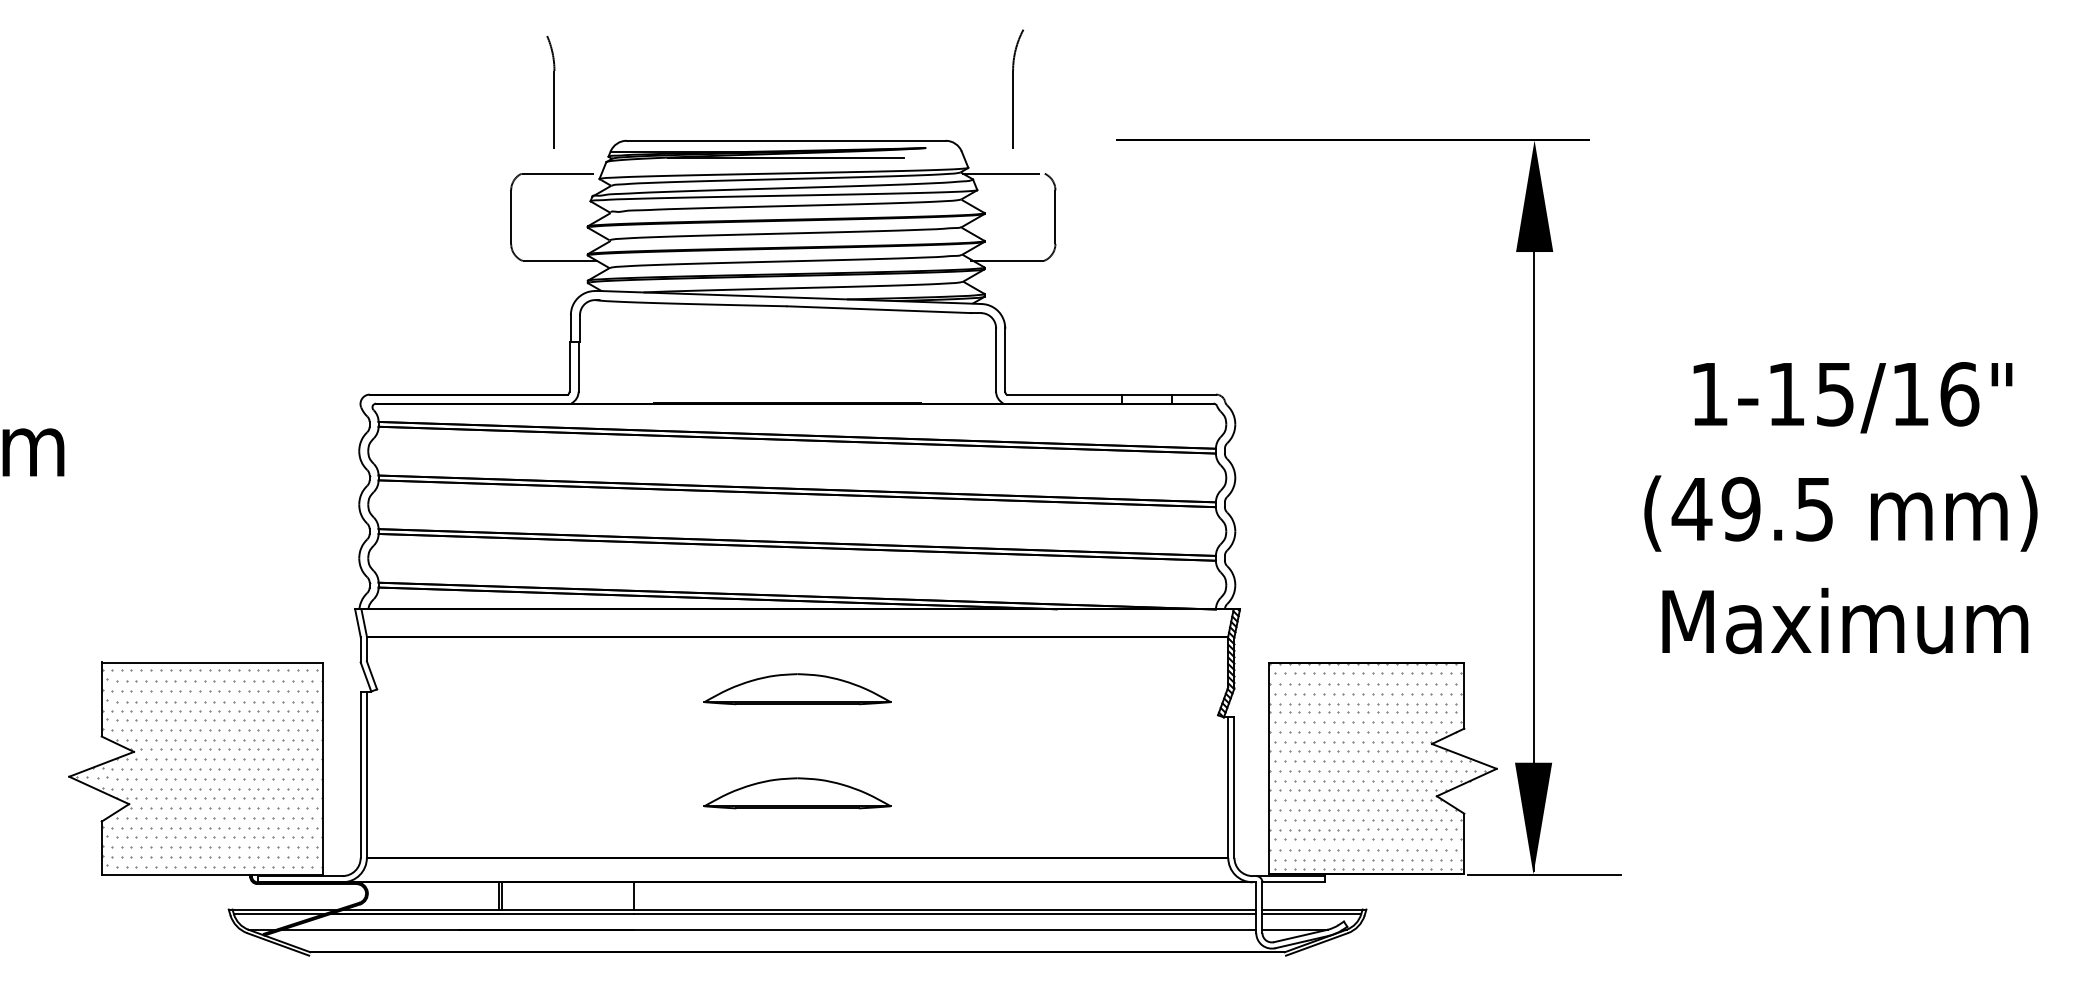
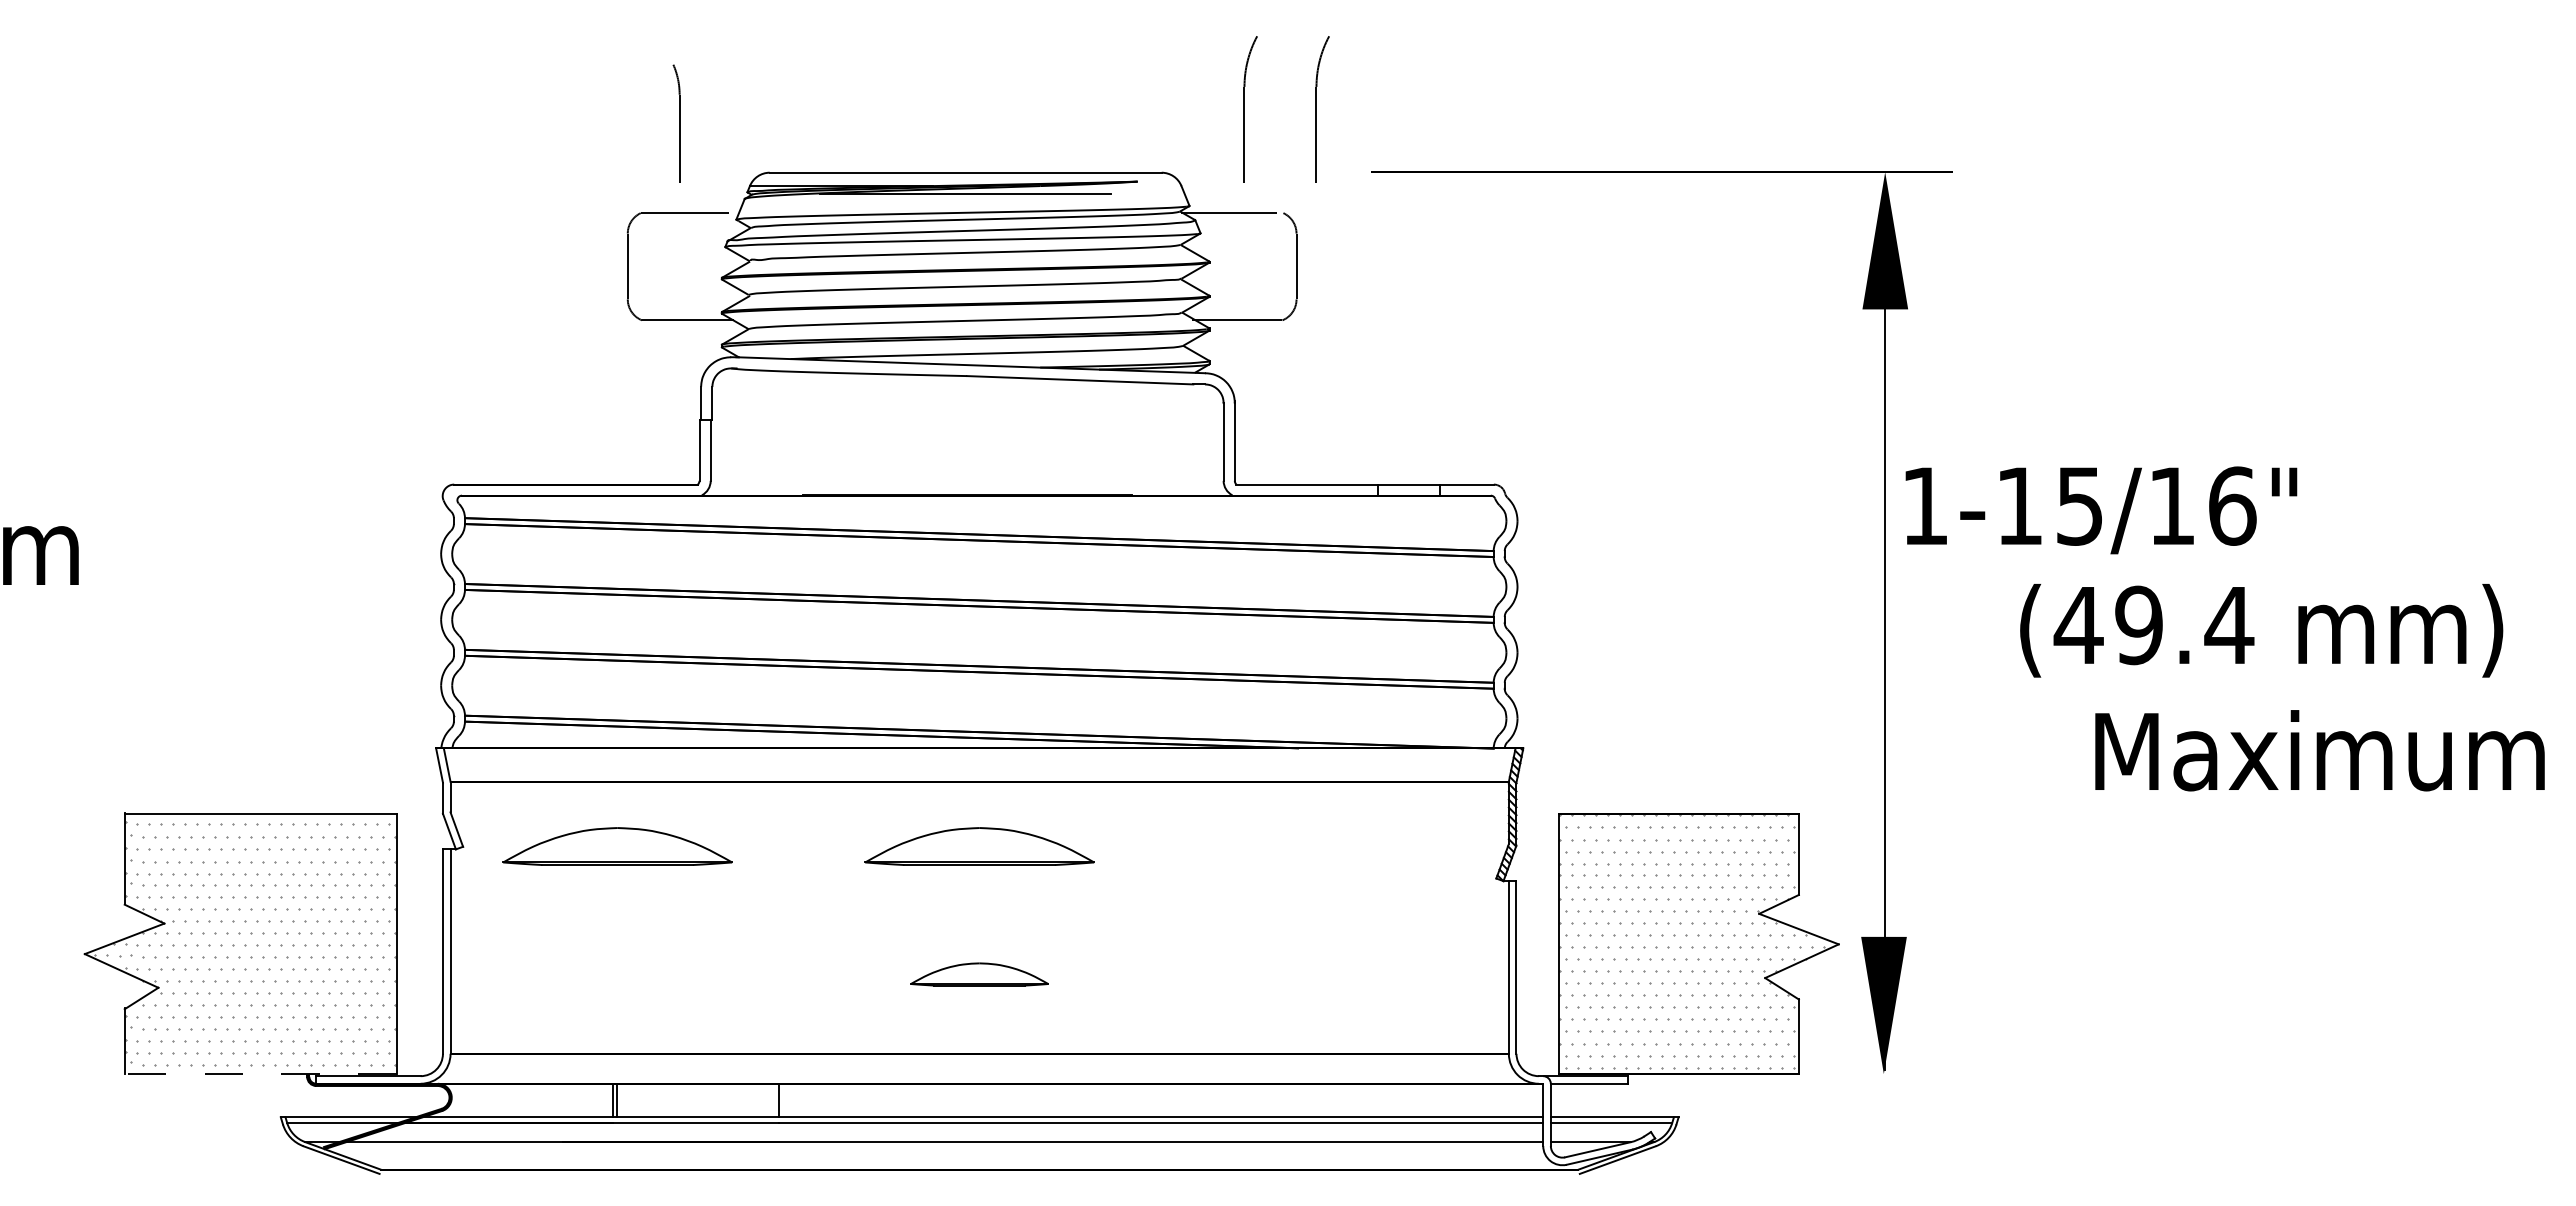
part: (1076, 89) -> (1322, 109), added
part: (550, 91) -> (676, 112), size x0.7
text: (1853, 397) -> (2101, 510), moved
text: (1814, 510) -> (2229, 626), (49.5 -> (49.4
text: (1844, 620) -> (2319, 750), moved
part: (502, 689) -> (617, 846), added
part: (797, 793) -> (979, 974), size x0.6
line: (212, 874) -> (260, 1074), solid -> dashed
line: (1544, 874) -> (1897, 1074), removed

